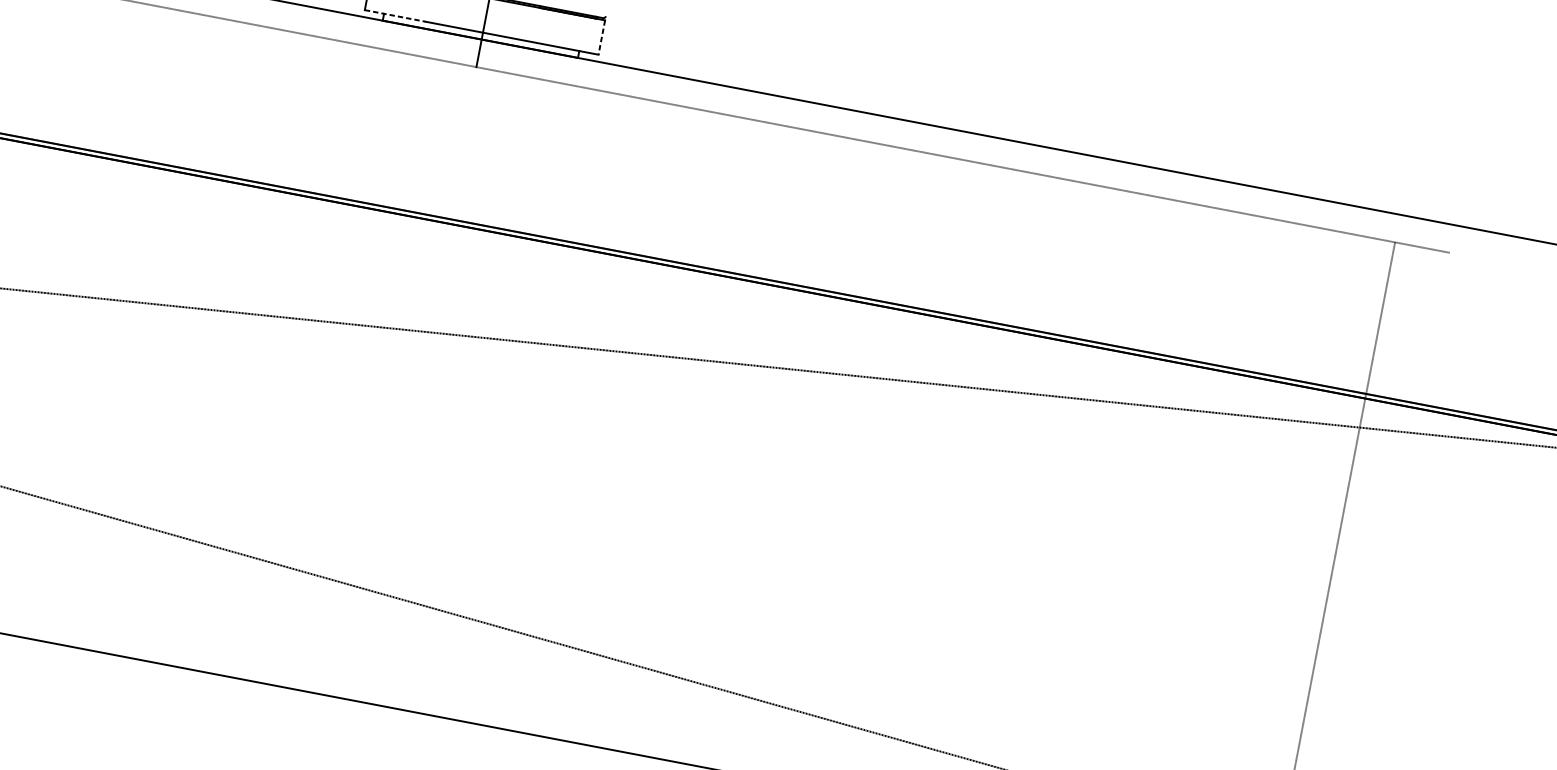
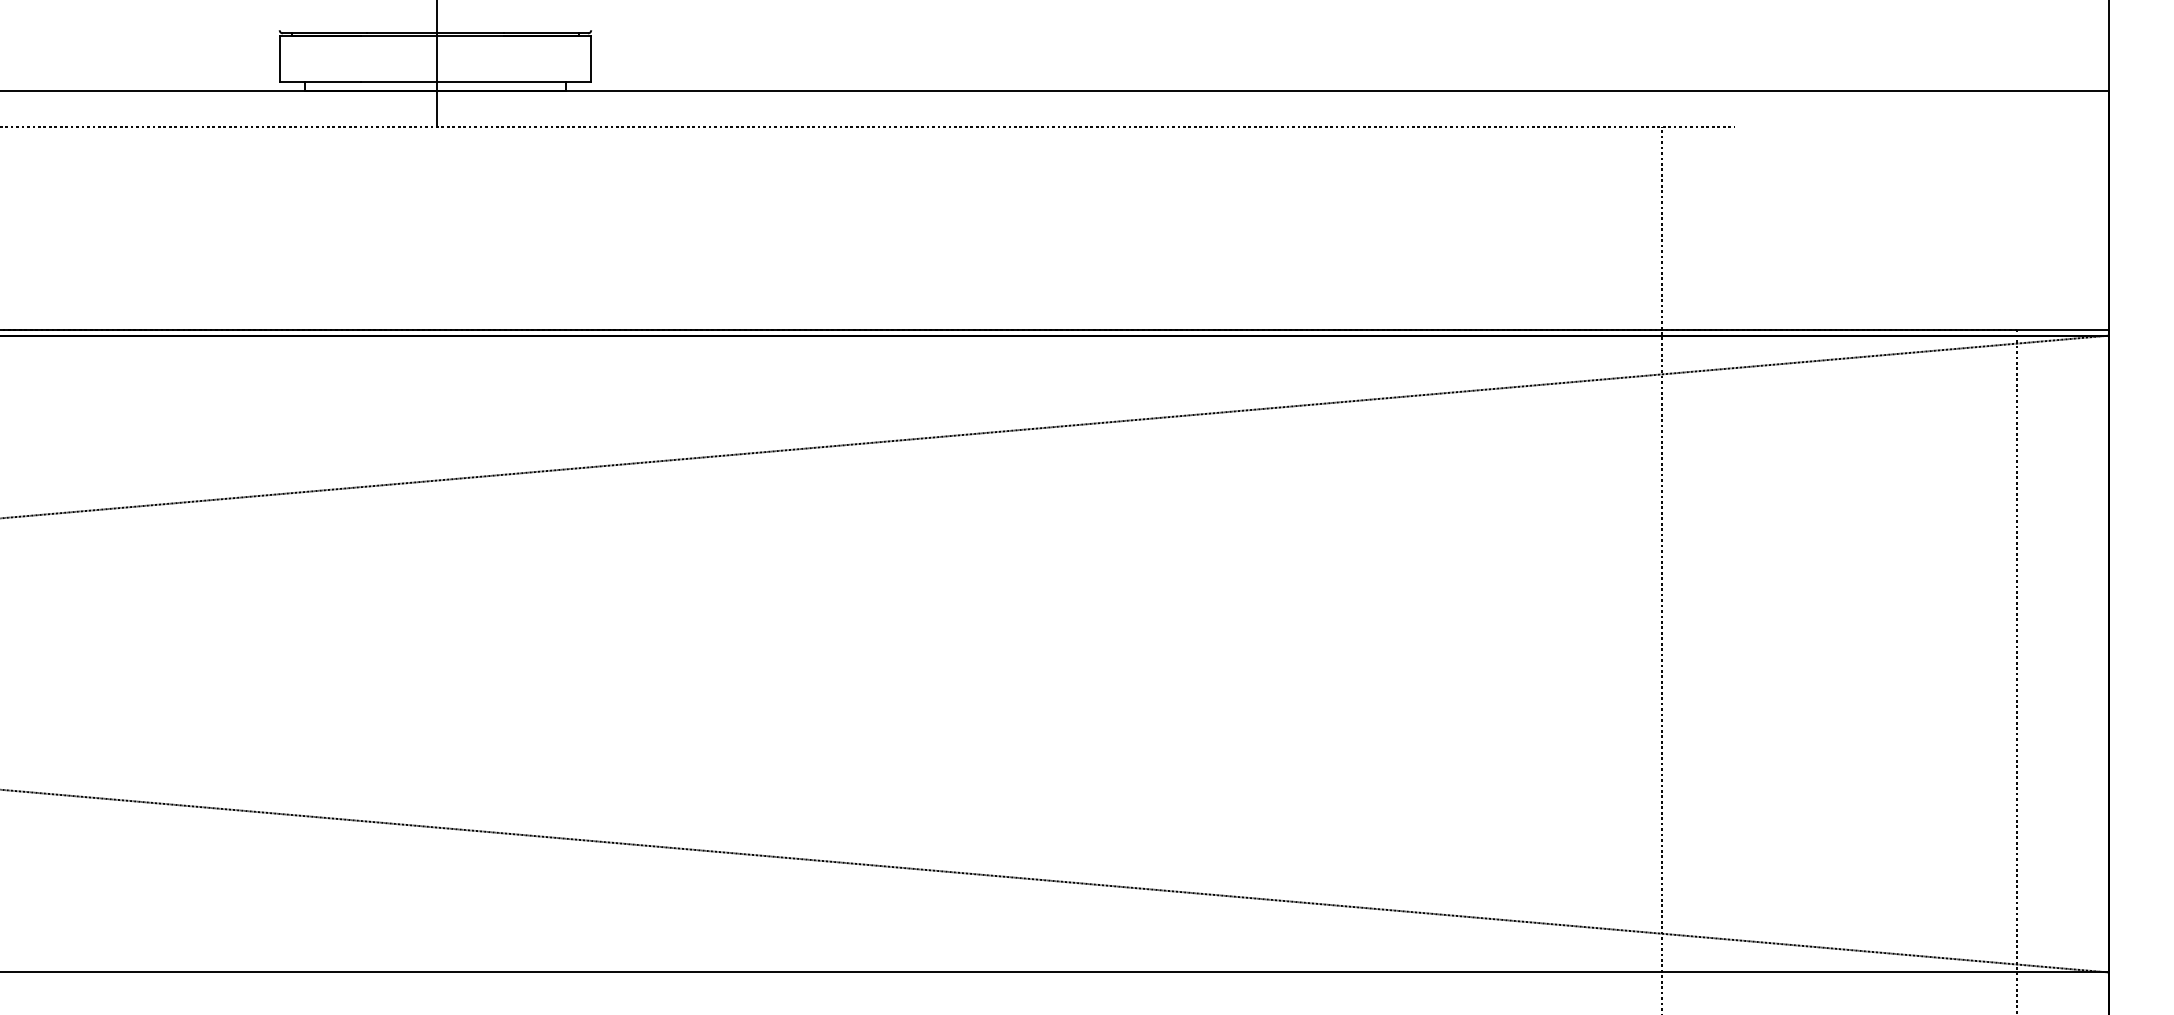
line: (395, 15) -> (320, 81), dashed -> solid
line: (602, 37) -> (591, 58), dashed -> solid

